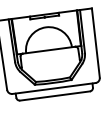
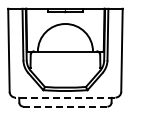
line: (53, 88) -> (64, 97), solid -> dashed
line: (54, 95) -> (64, 106), solid -> dashed

